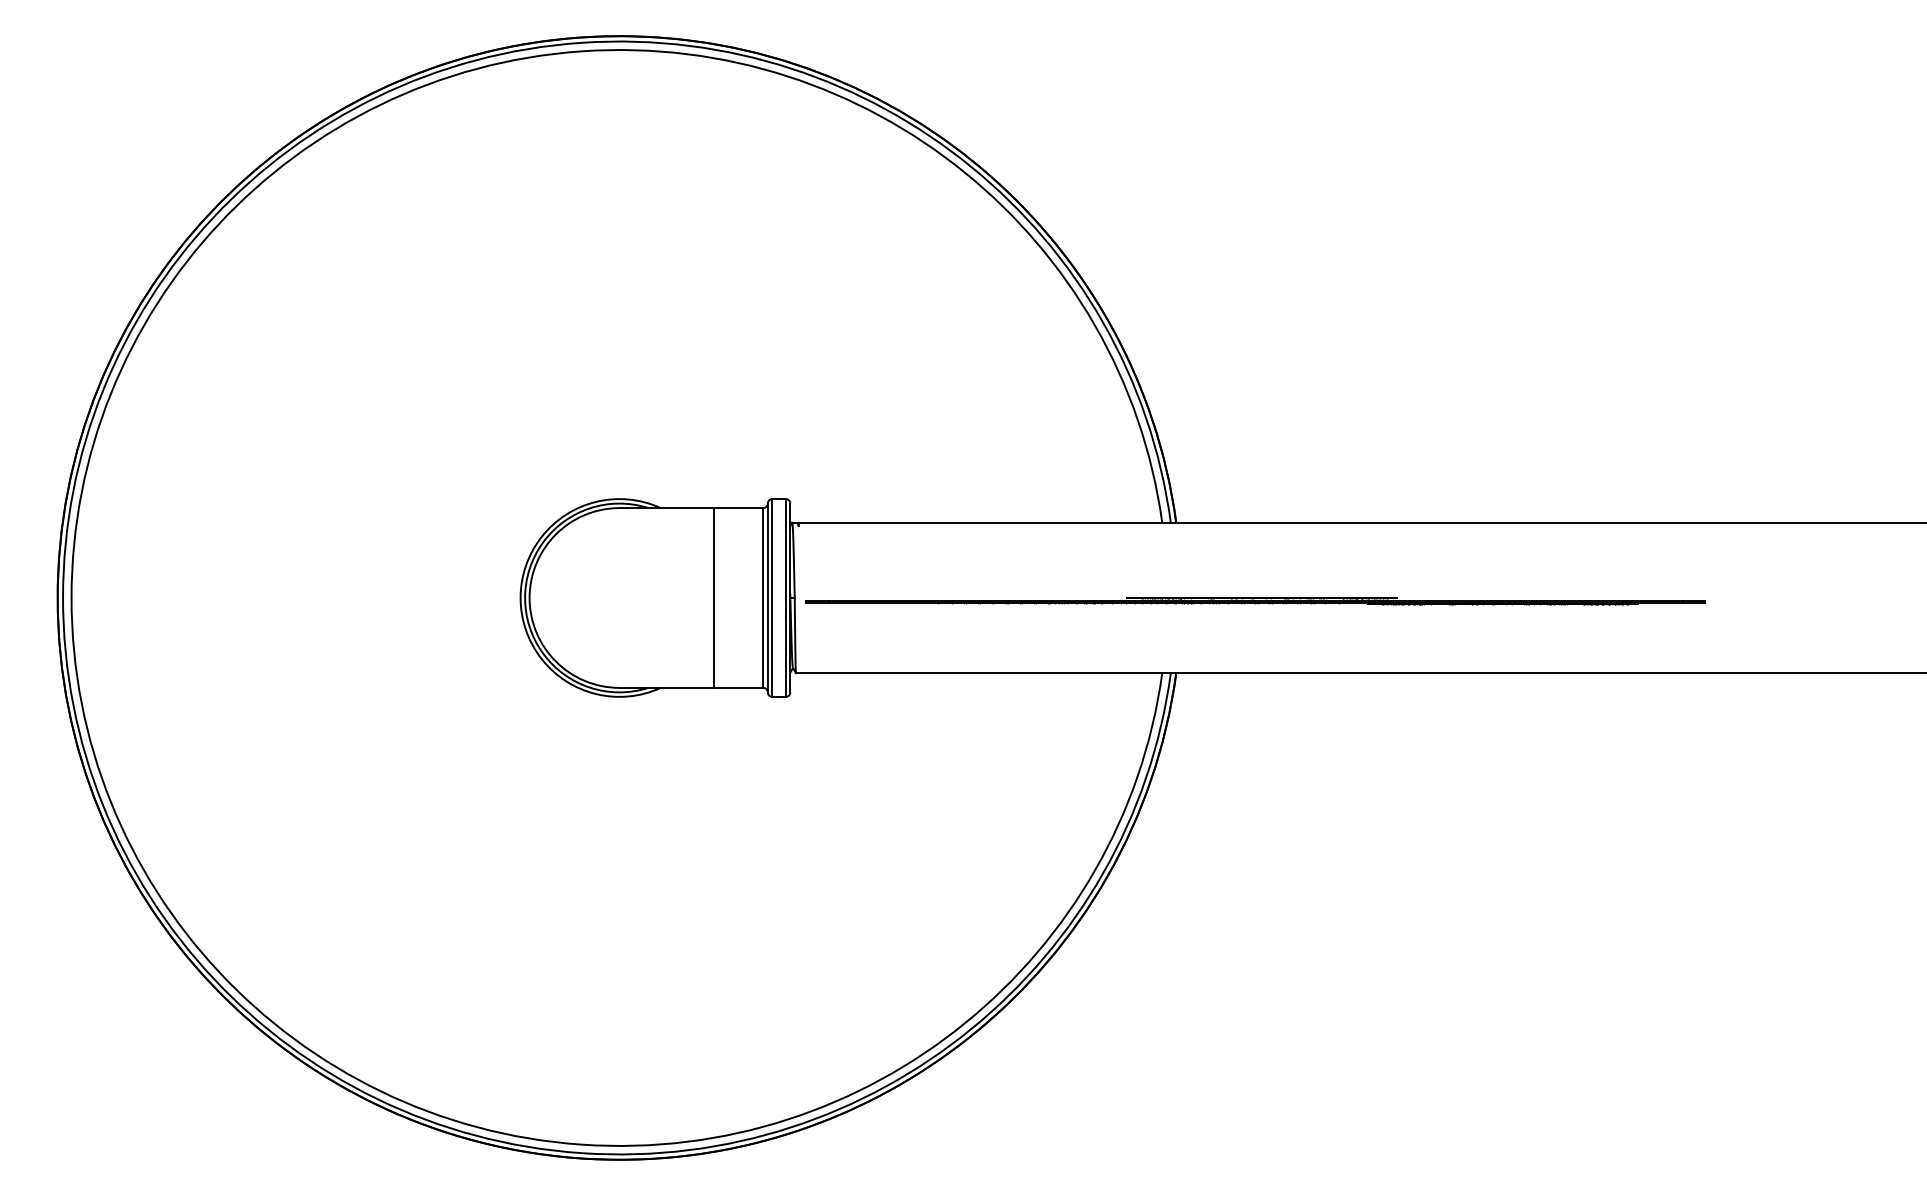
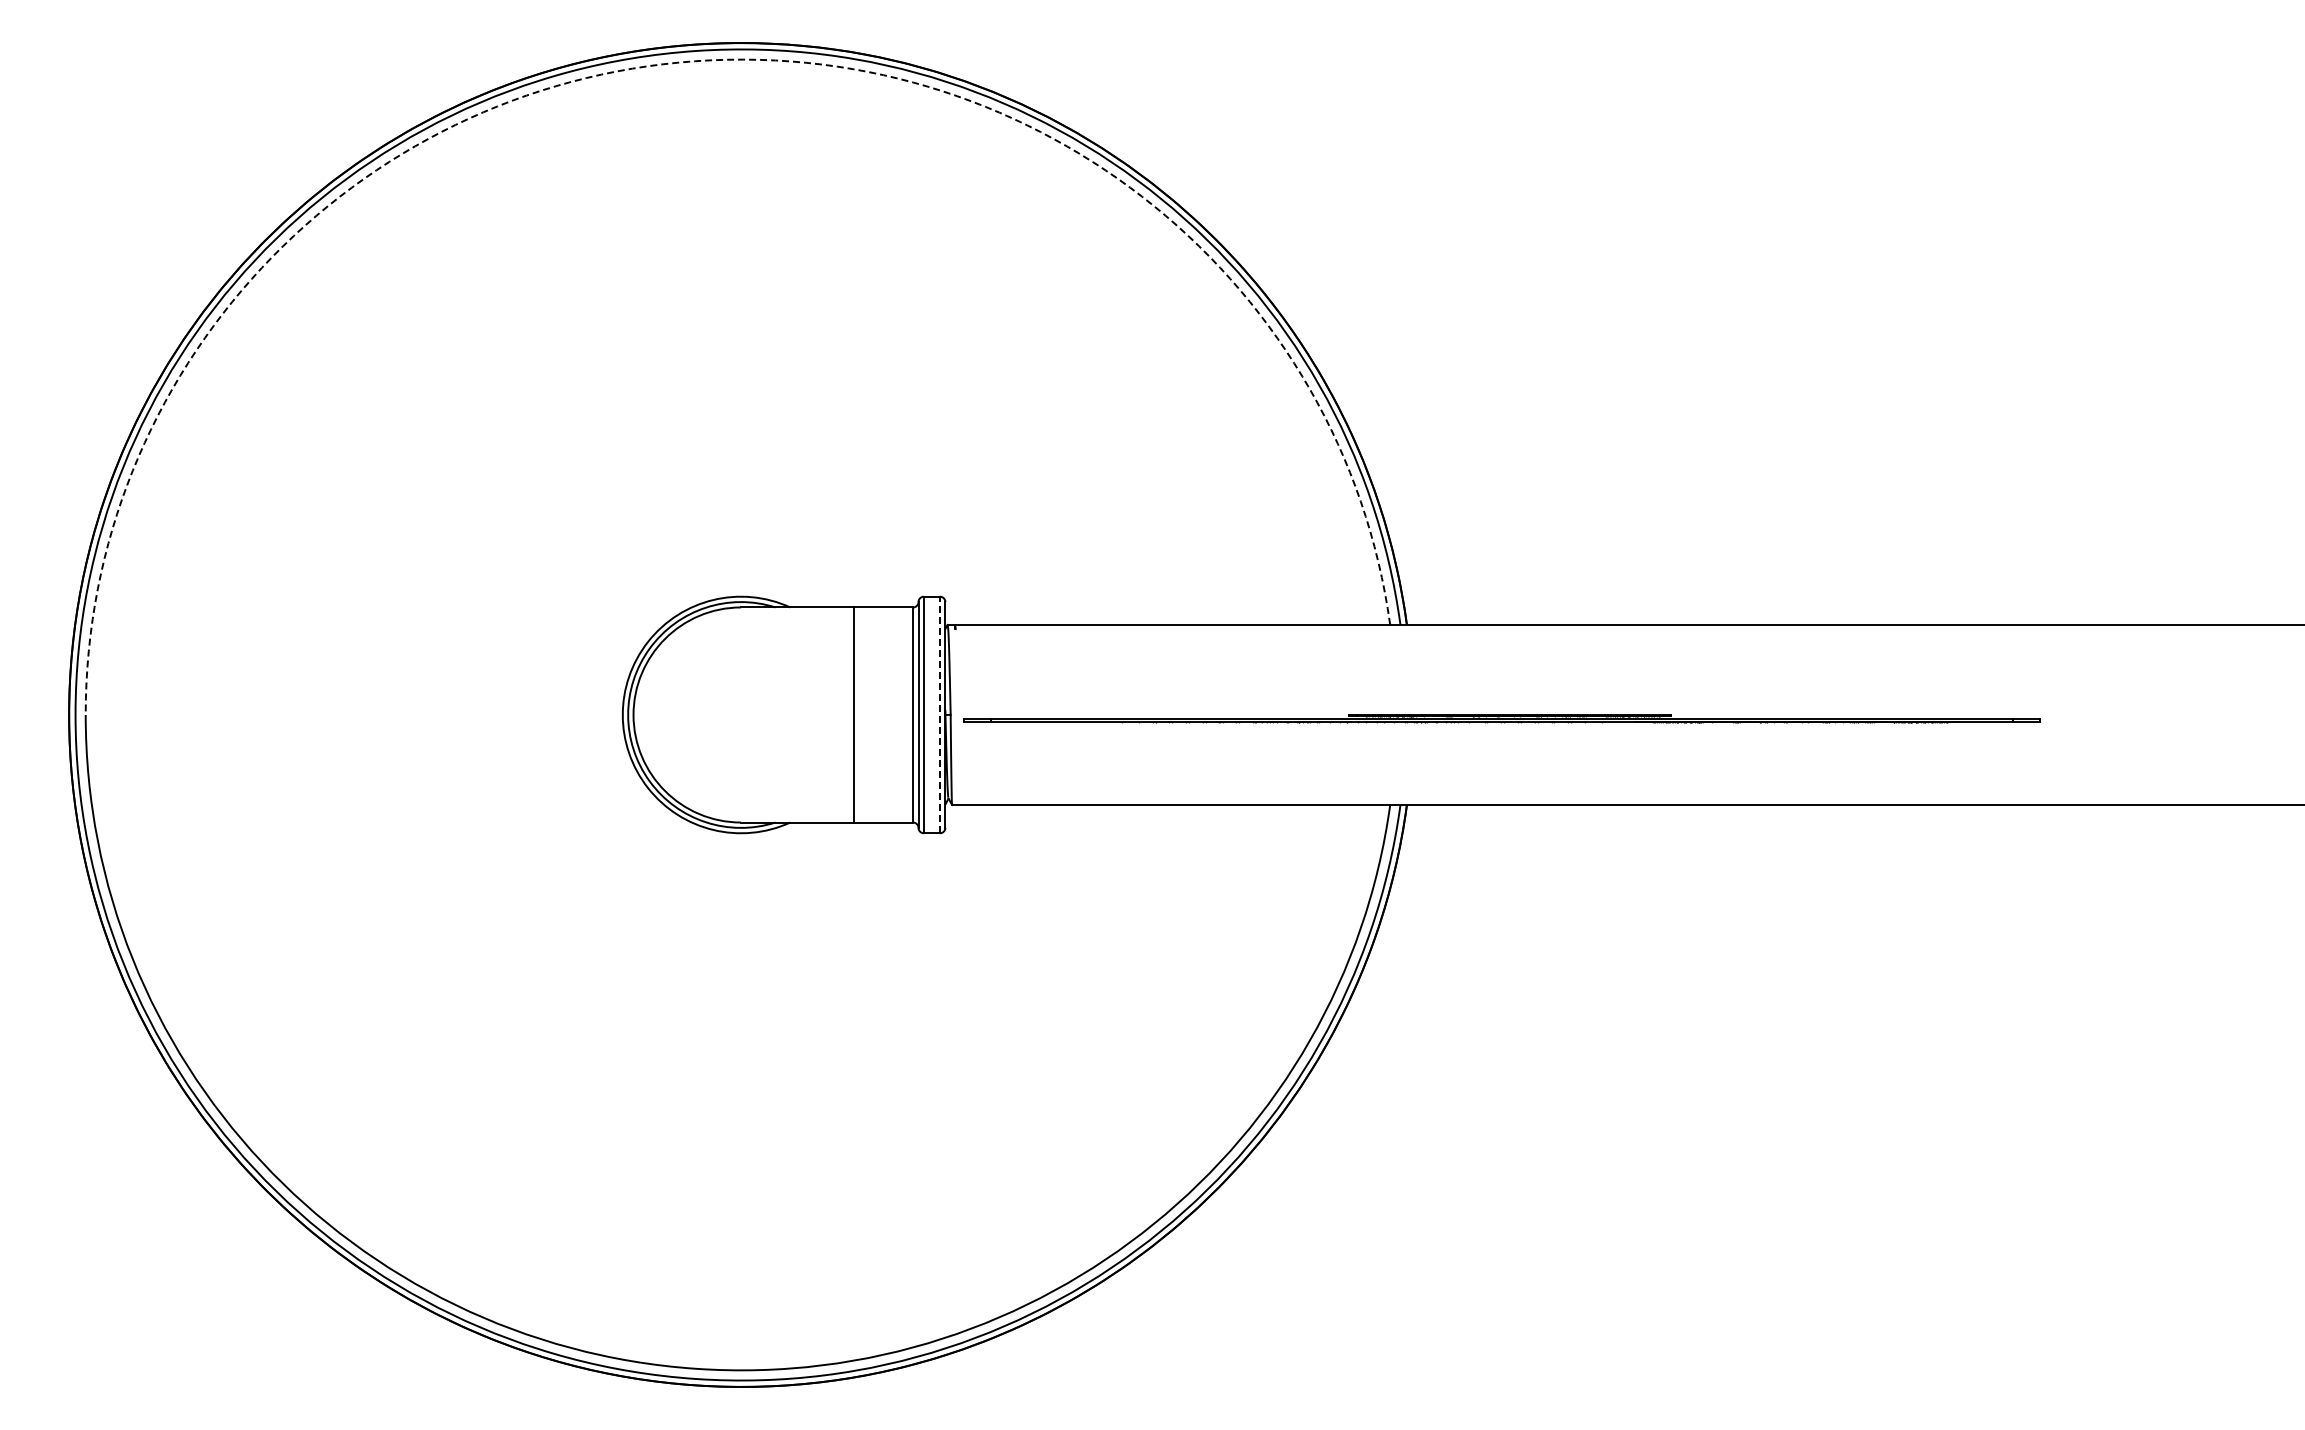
arc: (581, 51) -> (695, 61), solid -> dashed
line: (786, 597) -> (940, 714), solid -> dashed

